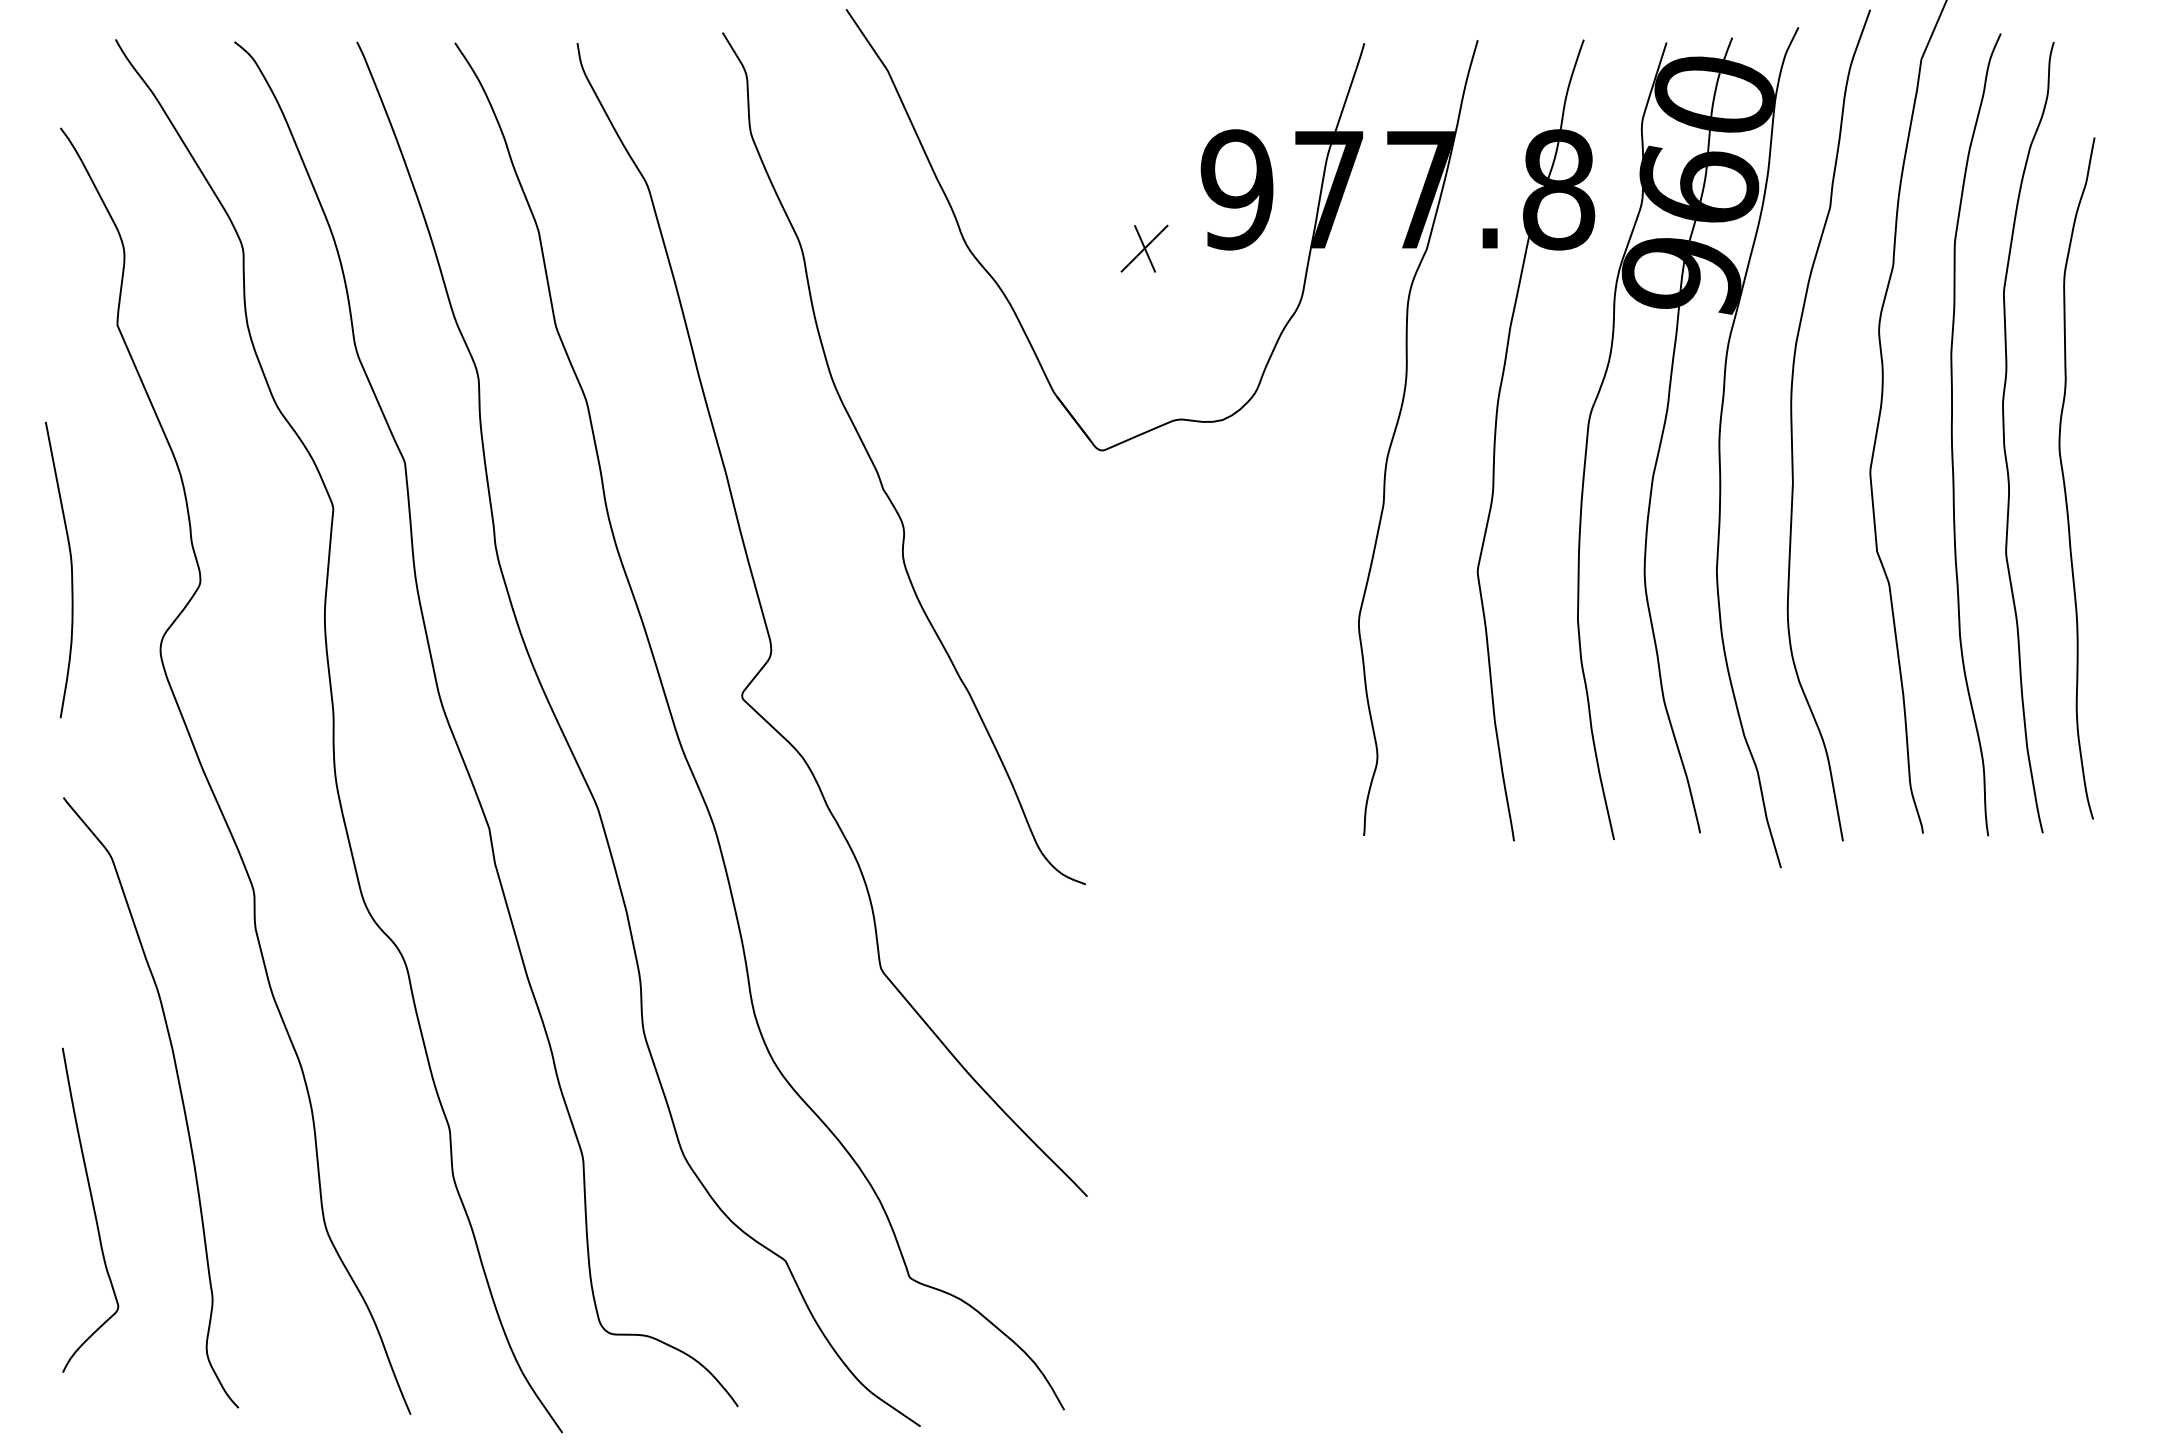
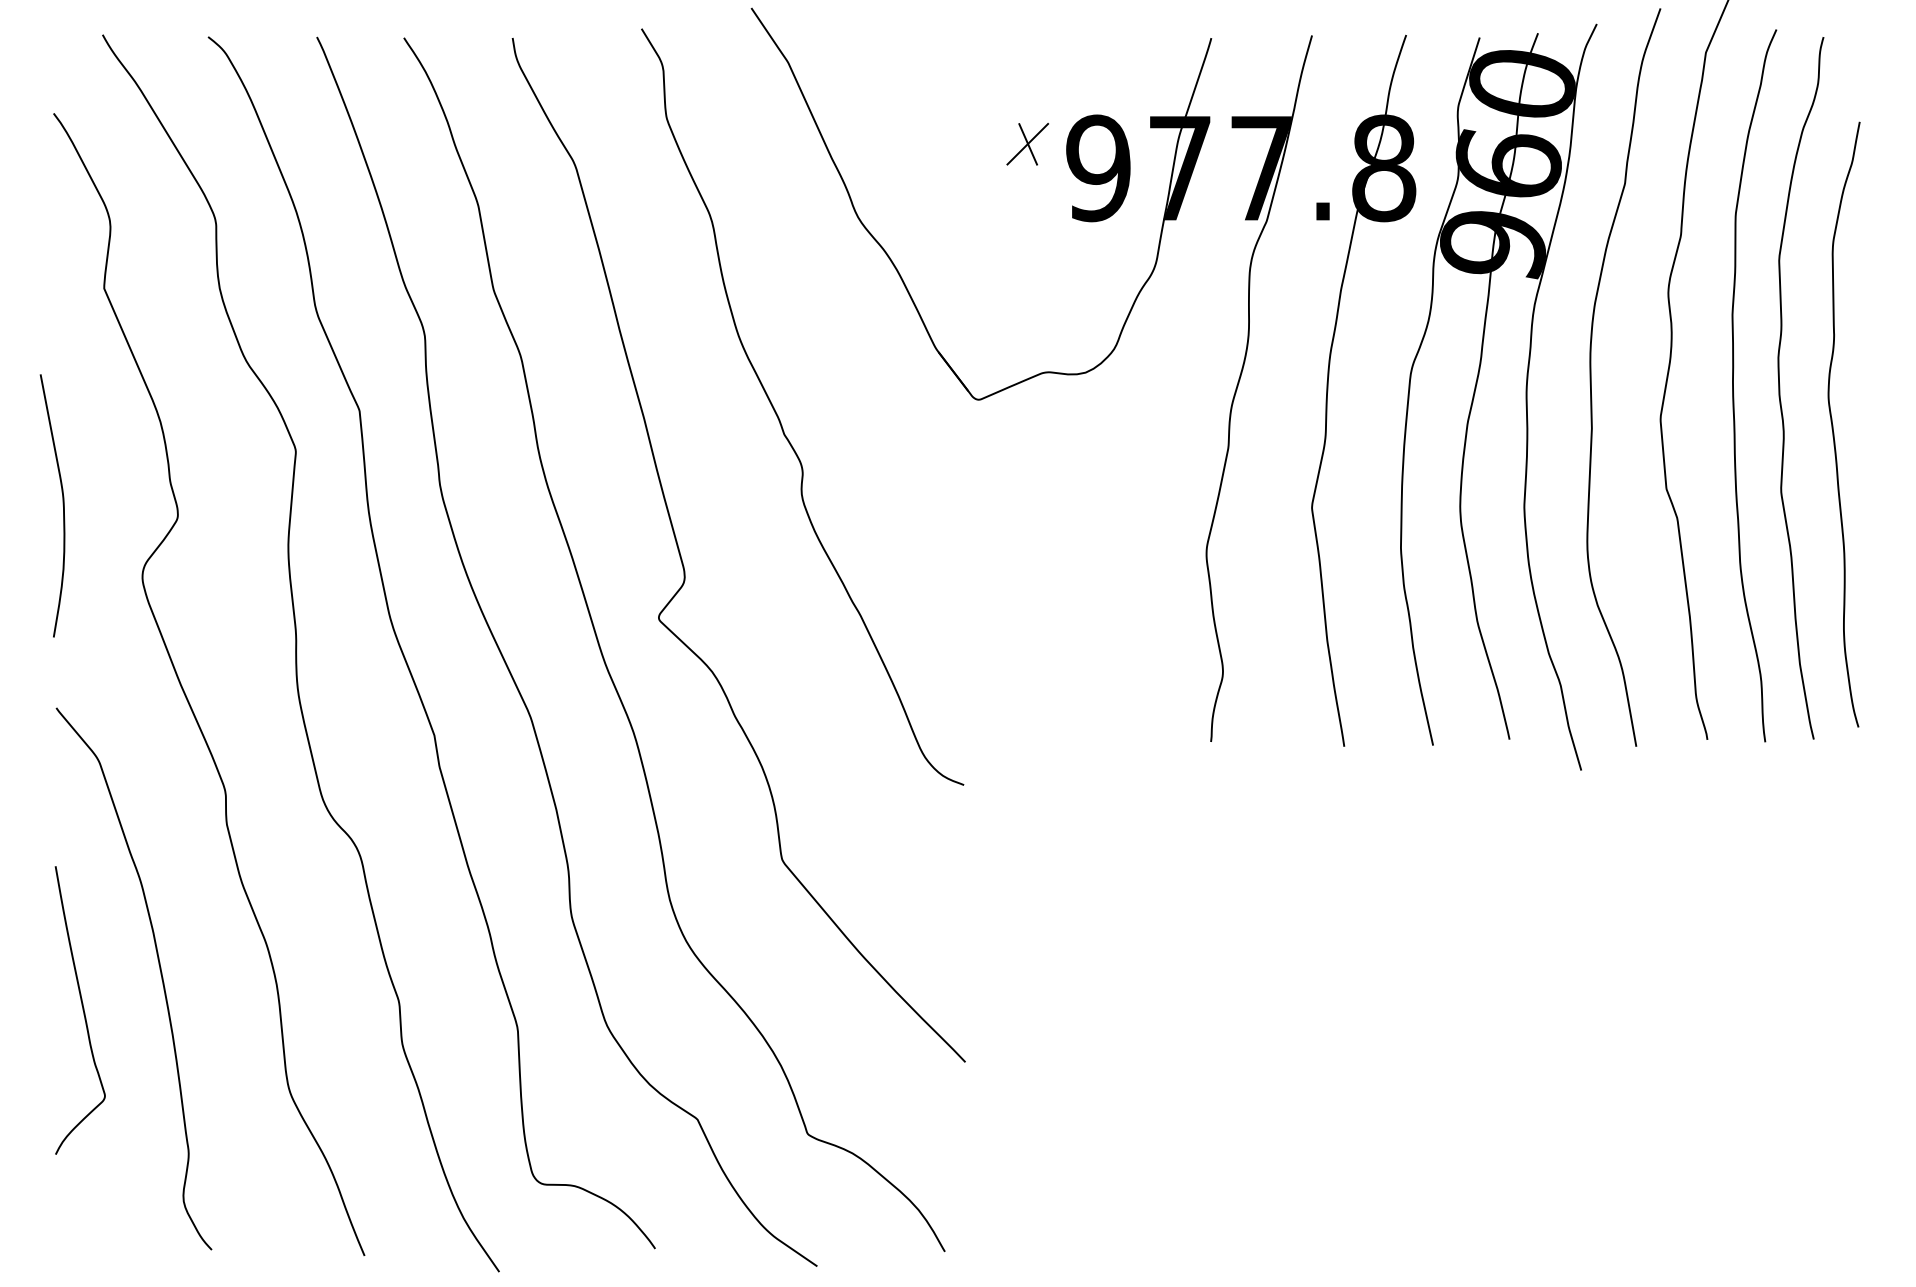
part: (1144, 248) -> (1027, 144), moved
curve: (92, 1207) -> (82, 1007), moved

